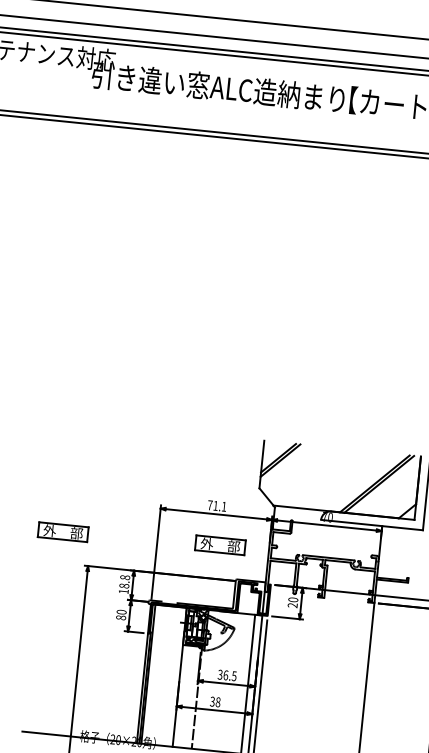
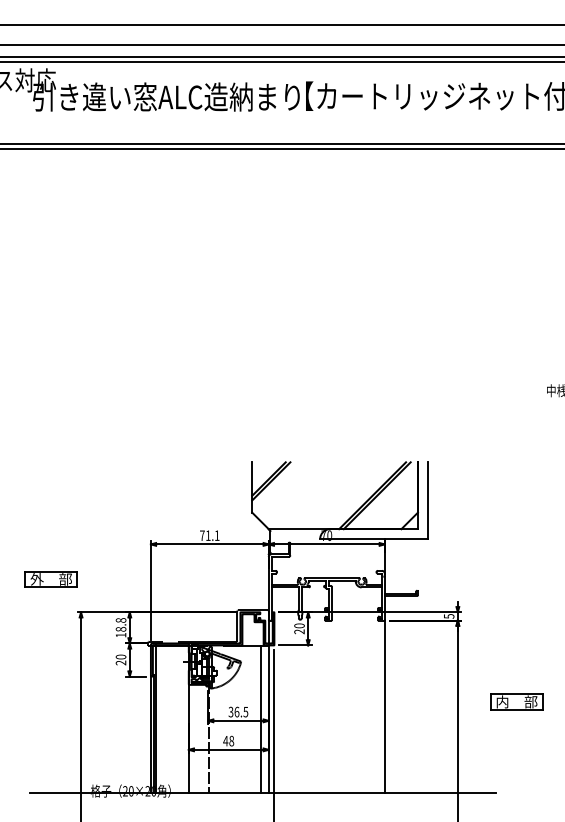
part: (219, 545) -> (216, 576), removed
text: (120, 617) -> (120, 662), 80 -> 20
text: (212, 701) -> (225, 740), 38 -> 48

